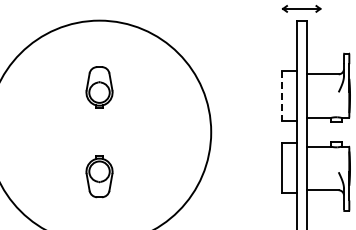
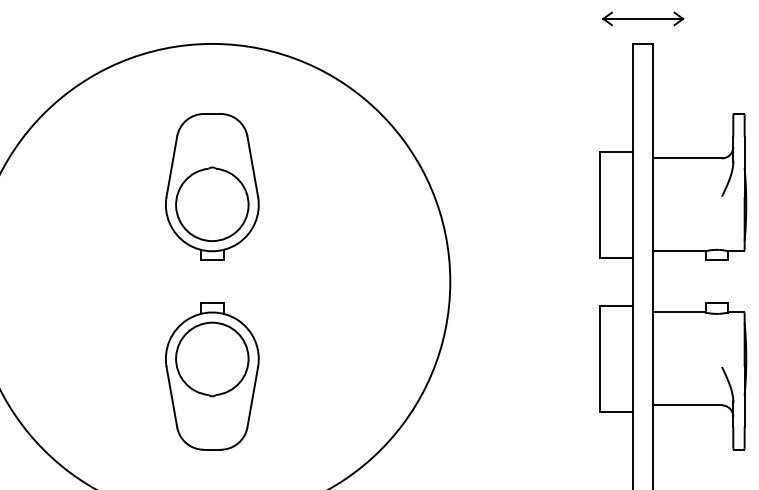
part: (99, 87) -> (212, 186), size x1.67
line: (281, 96) -> (600, 205), dashed -> solid
part: (99, 176) -> (212, 376), size x1.67

